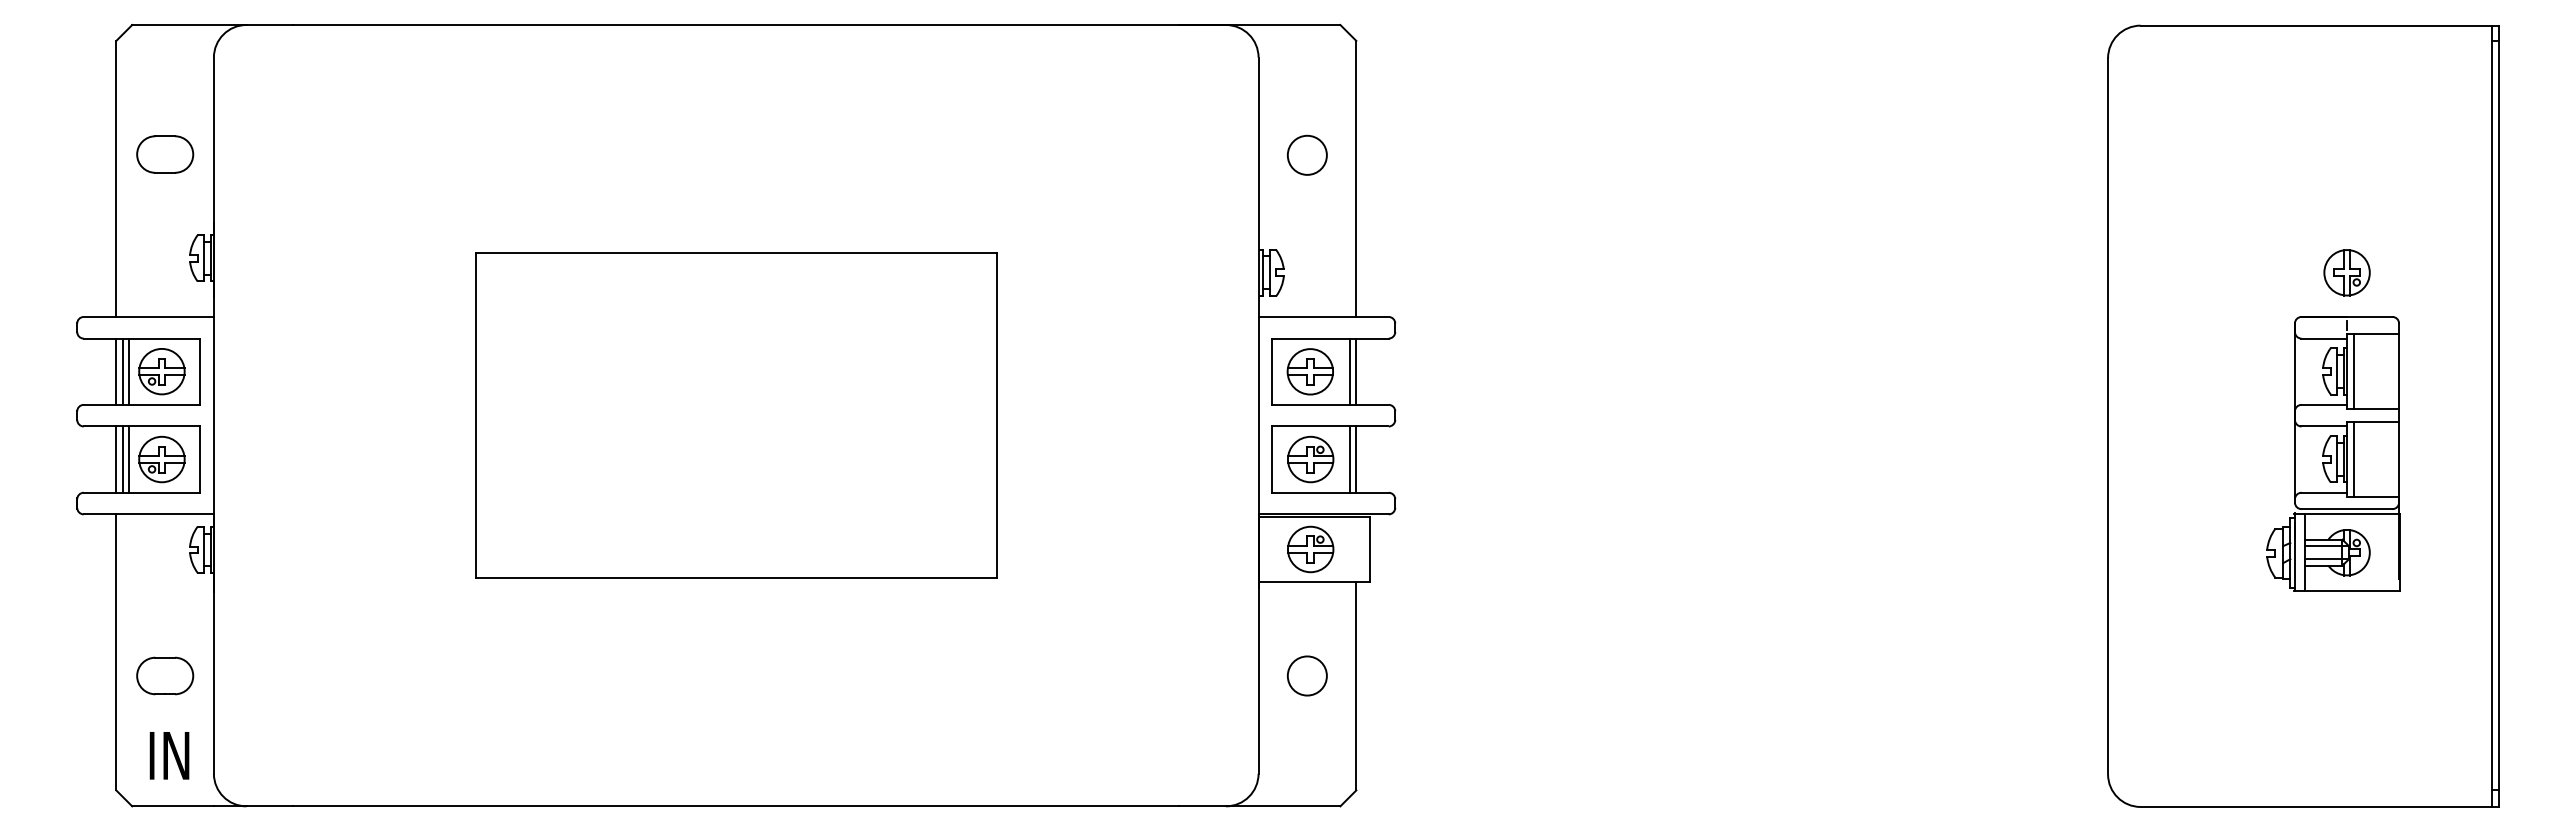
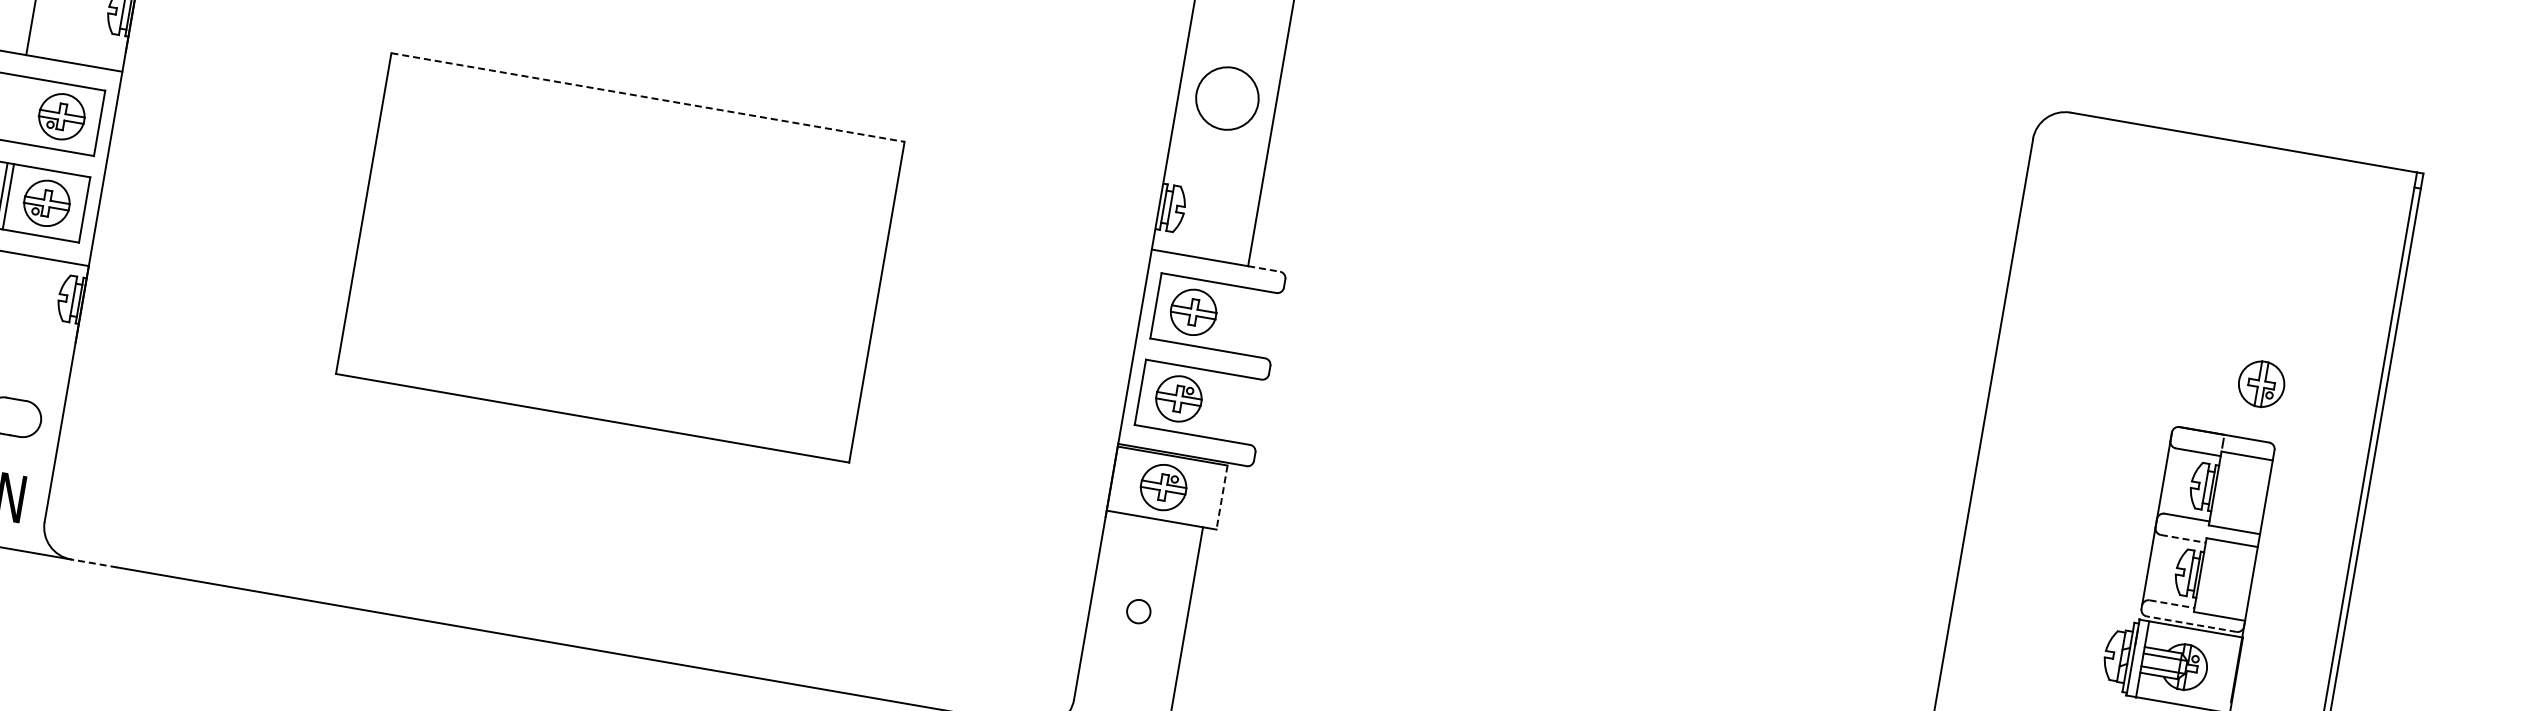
circle: (1306, 154) -> (1226, 97), size x1.6
line: (736, 252) -> (648, 97), solid -> dashed
part: (2346, 272) -> (2261, 383), moved
line: (1372, 316) -> (1264, 268), solid -> dashed
line: (2353, 370) -> (2221, 488), removed
line: (116, 371) -> (17, 108), removed
line: (122, 371) -> (23, 109), removed
line: (129, 371) -> (29, 111), removed
line: (1349, 371) -> (1232, 318), removed
line: (1356, 371) -> (1239, 319), removed
line: (2324, 426) -> (2183, 538), solid -> dashed
line: (2353, 458) -> (2206, 575), removed
line: (129, 459) -> (14, 197), removed
line: (1349, 459) -> (1217, 405), removed
line: (1356, 459) -> (1224, 406), removed
line: (2324, 492) -> (2172, 603), solid -> dashed
line: (2347, 509) -> (2192, 624), solid -> dashed
line: (1369, 549) -> (1221, 497), solid -> dashed
circle: (1306, 675) -> (1138, 611), size x0.6
line: (269, 806) -> (93, 563), solid -> dashed

